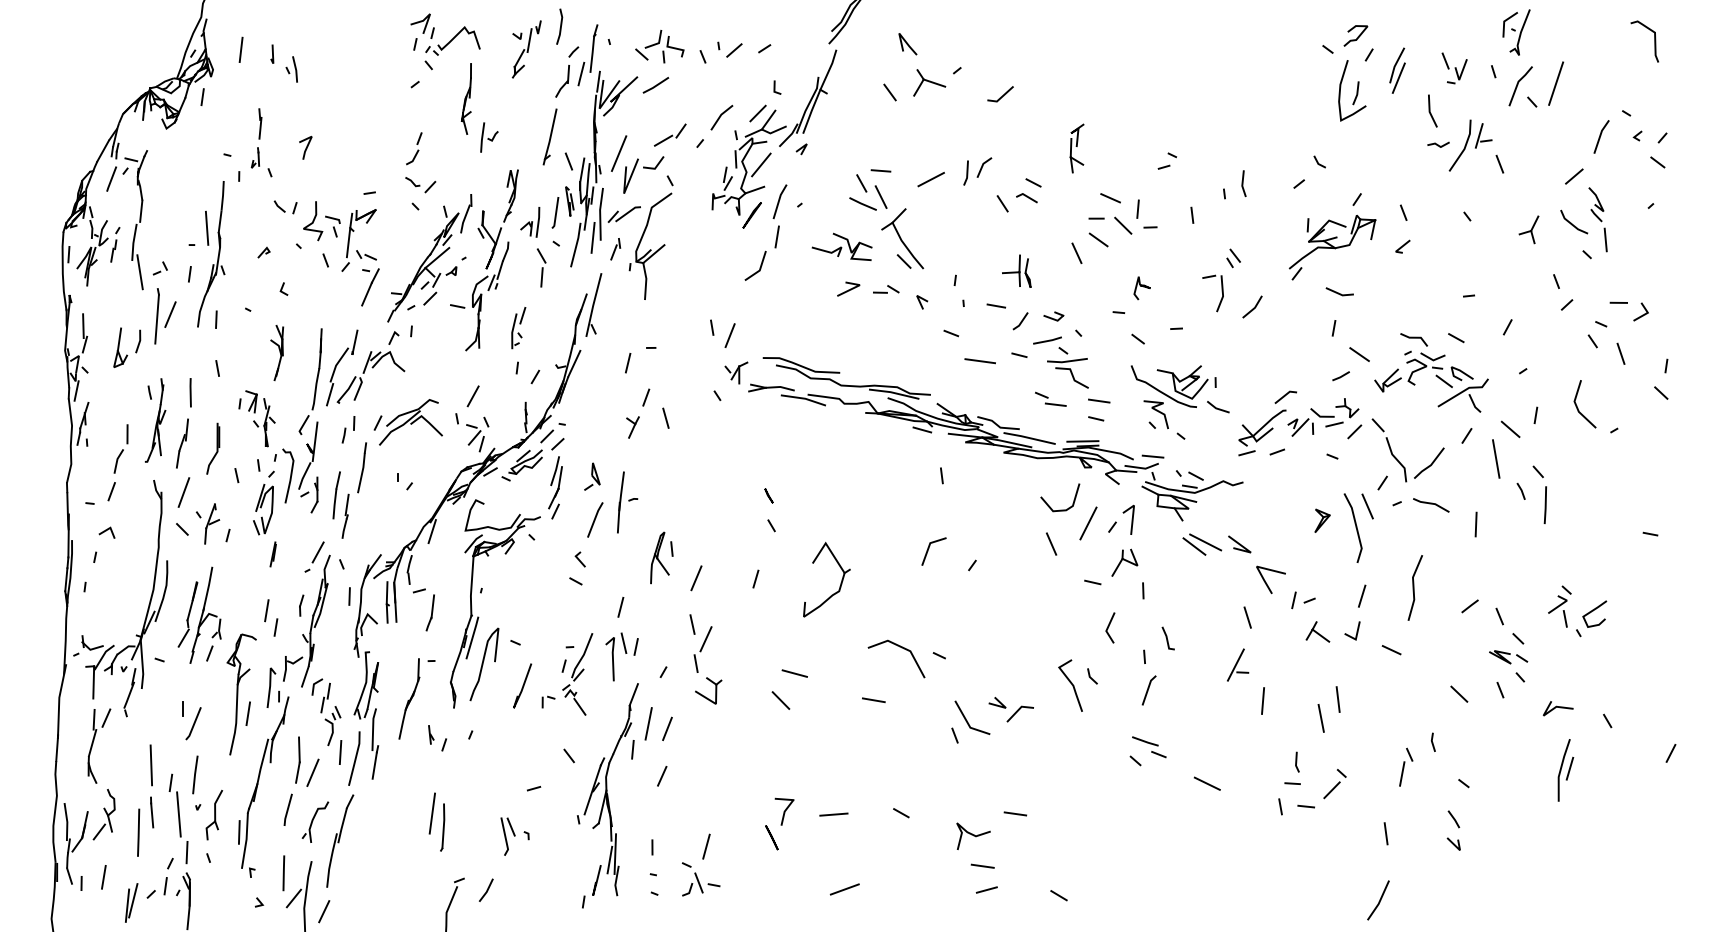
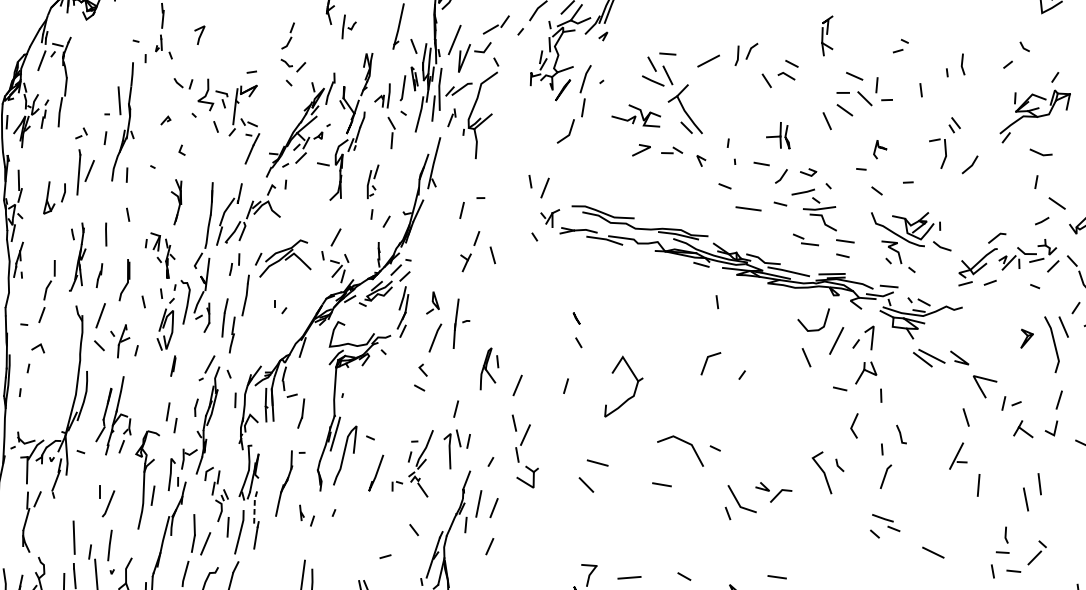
line: (761, 164) -> (570, 48), removed
line: (139, 272) -> (64, 136), removed
part: (182, 443) -> (99, 275), size x0.6
line: (373, 729) -> (254, 508), solid -> dashed

